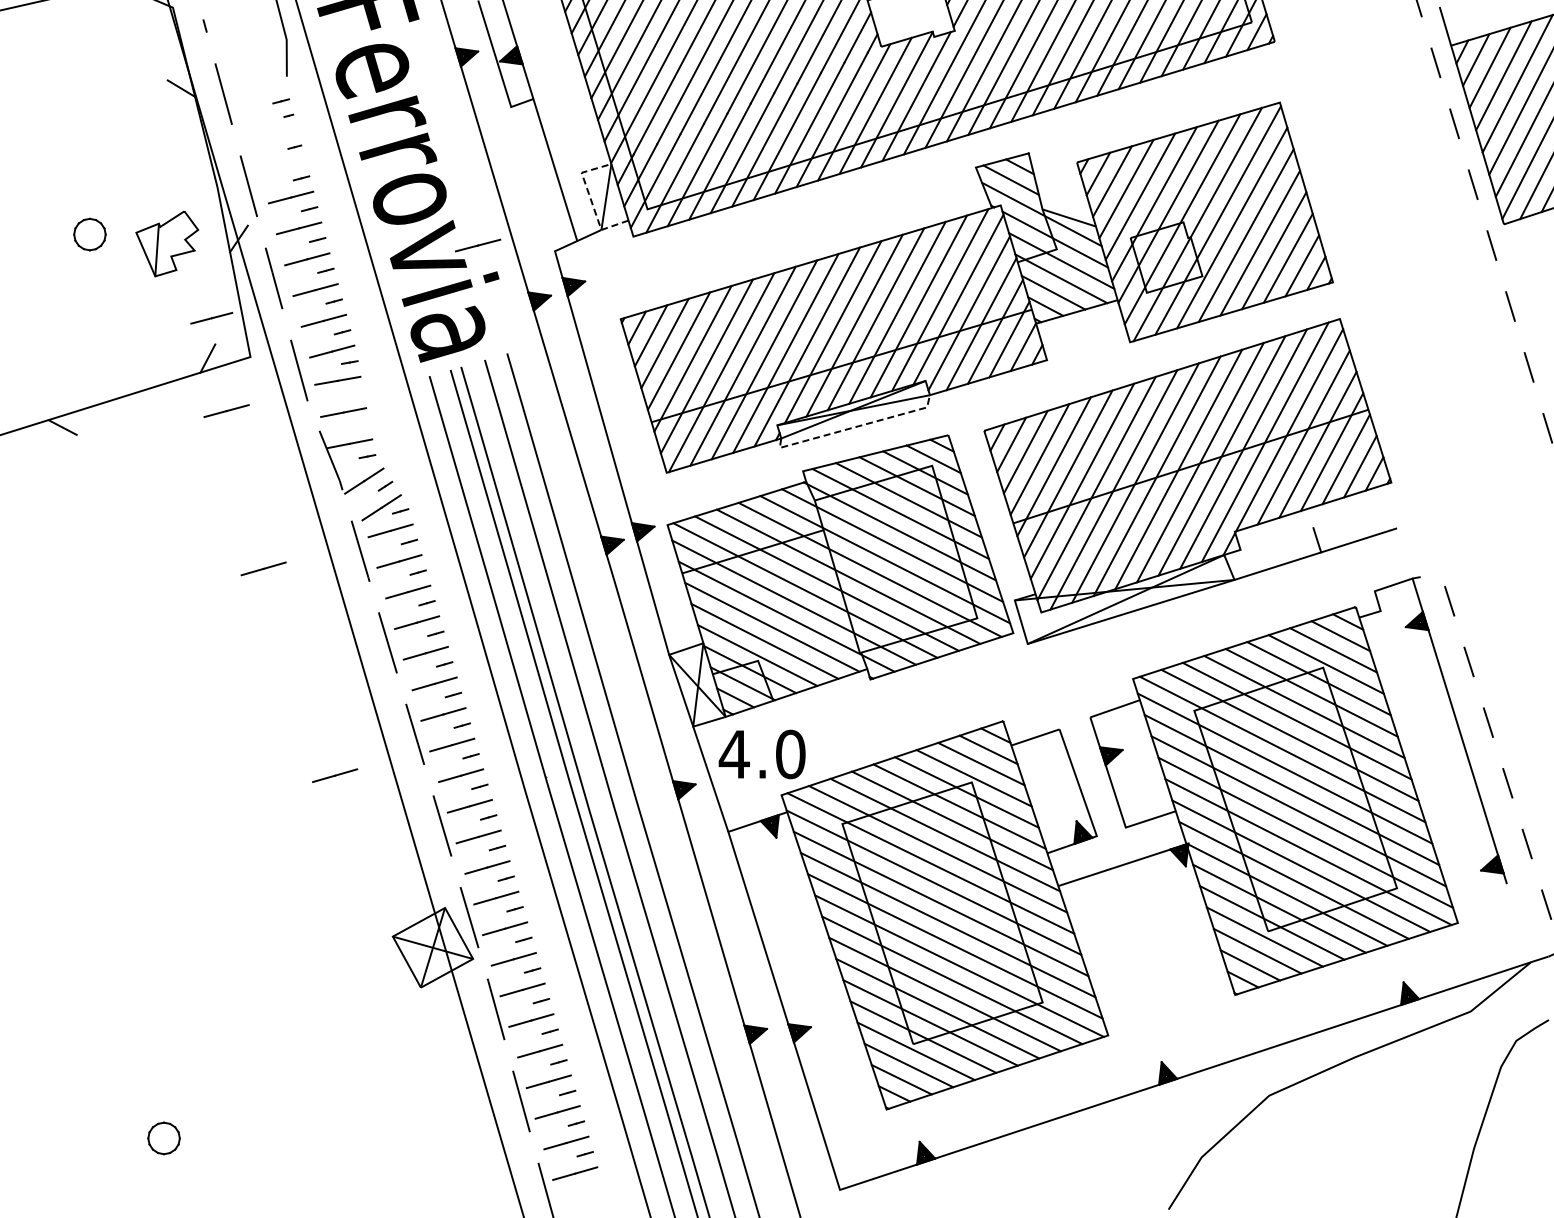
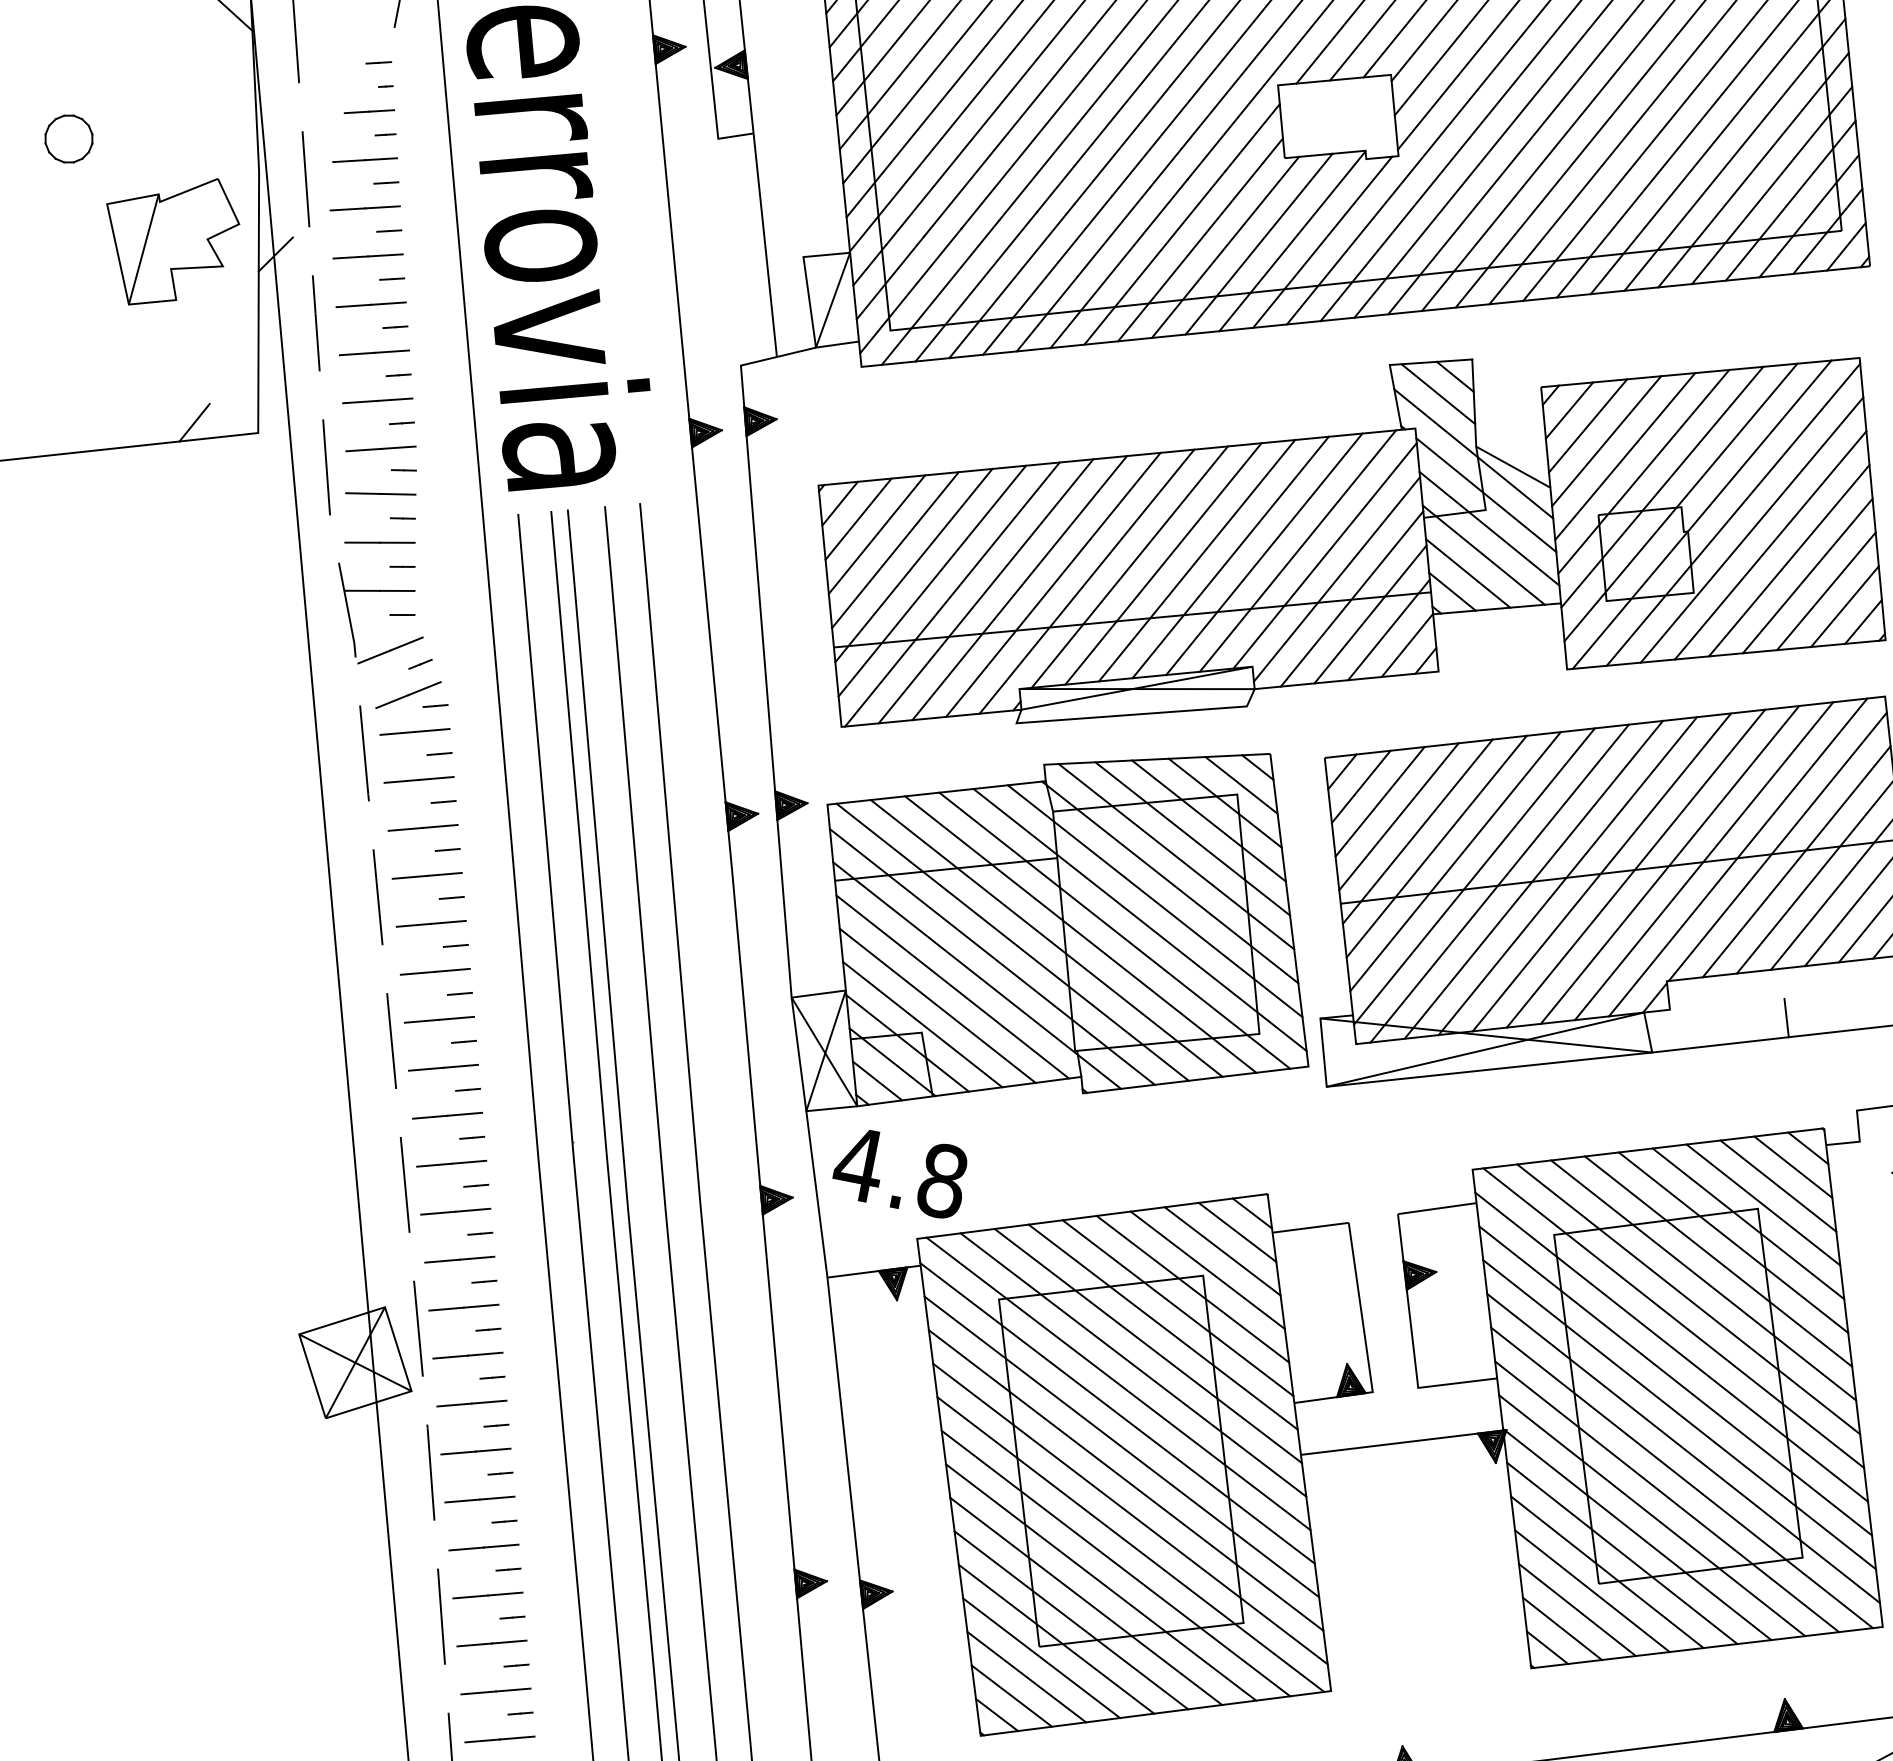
line: (281, 134) -> (369, 112), added
line: (591, 200) -> (809, 300), dashed -> solid
part: (89, 234) -> (68, 138), moved
part: (167, 243) -> (168, 240), size x1.43
line: (478, 245) -> (629, 334), removed
line: (211, 318) -> (364, 160), moved
line: (355, 393) -> (403, 517), added
line: (226, 410) -> (206, 505), removed
line: (361, 424) -> (403, 565), added
line: (854, 427) -> (1133, 714), dashed -> solid
line: (263, 568) -> (215, 750), removed
text: (790, 754) -> (942, 1181), 4.0 -> 4.8
line: (335, 775) -> (261, 1078), removed

